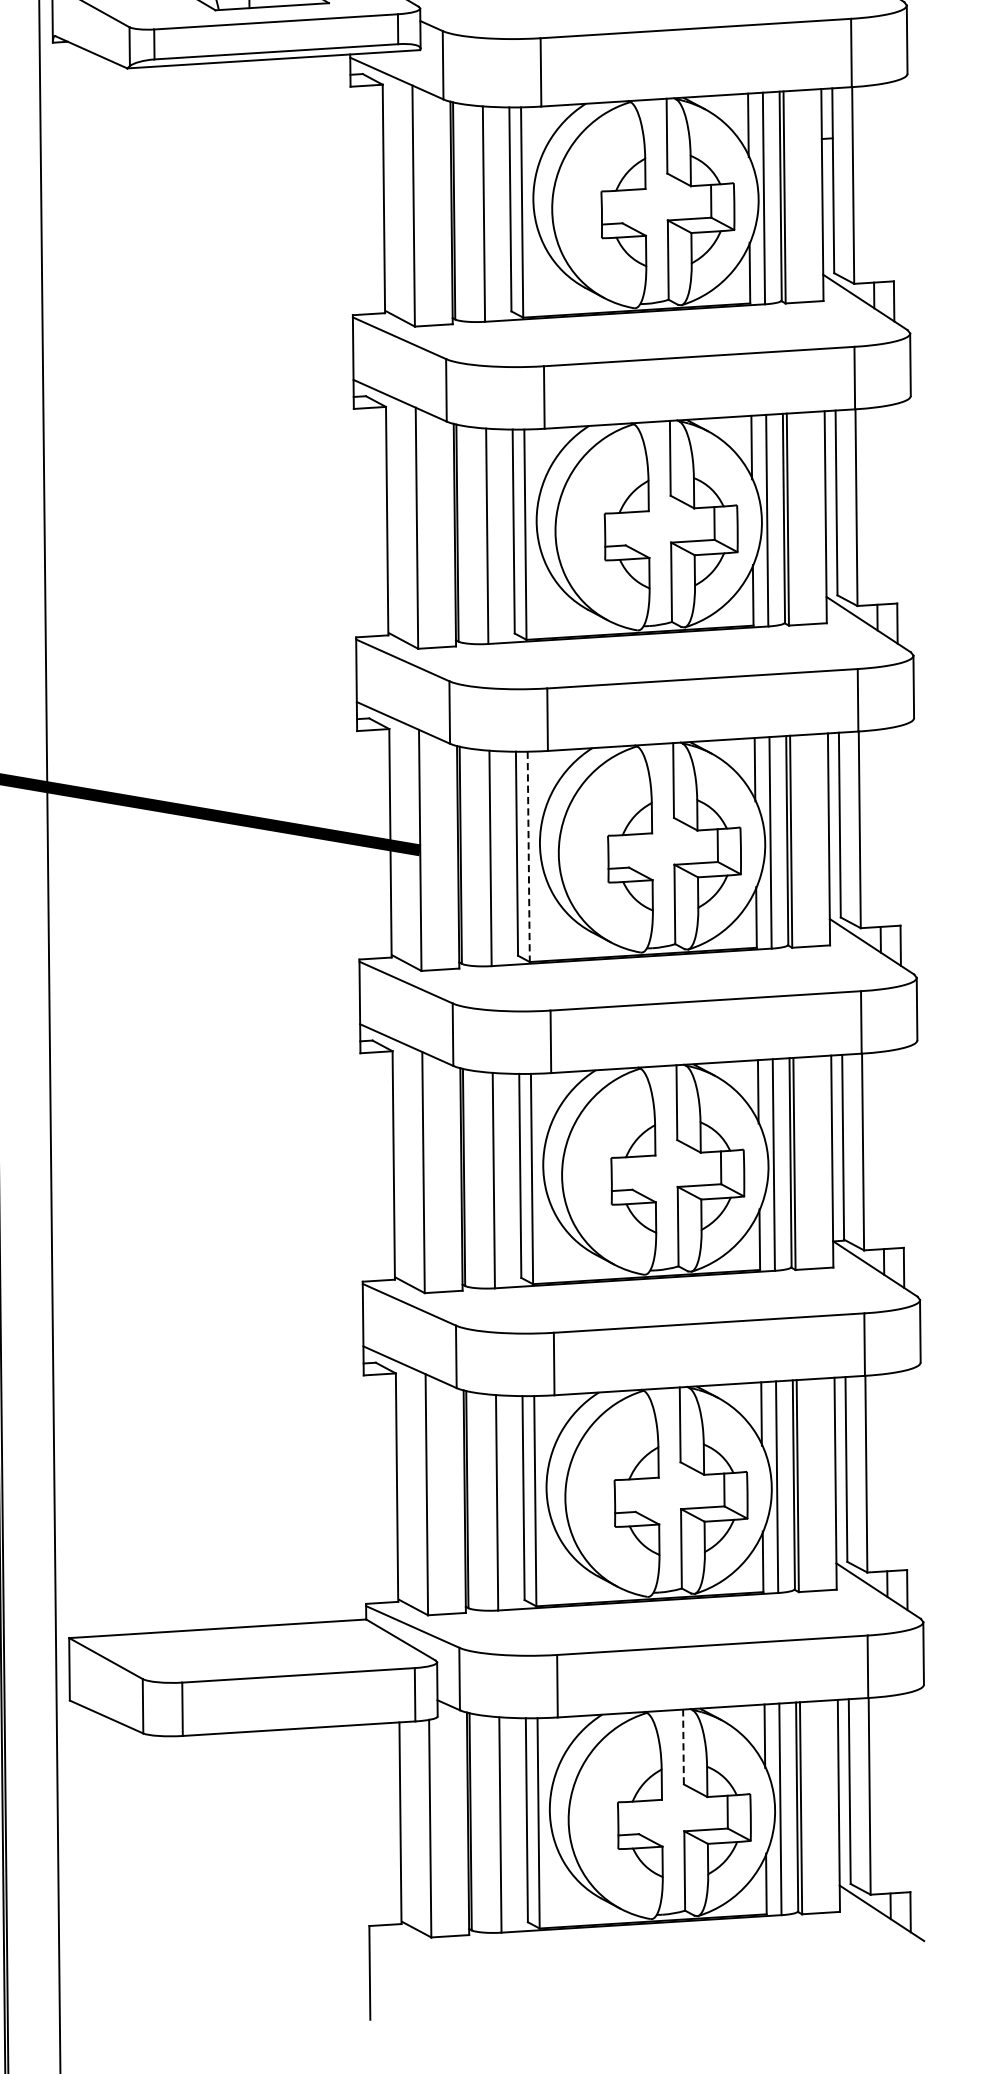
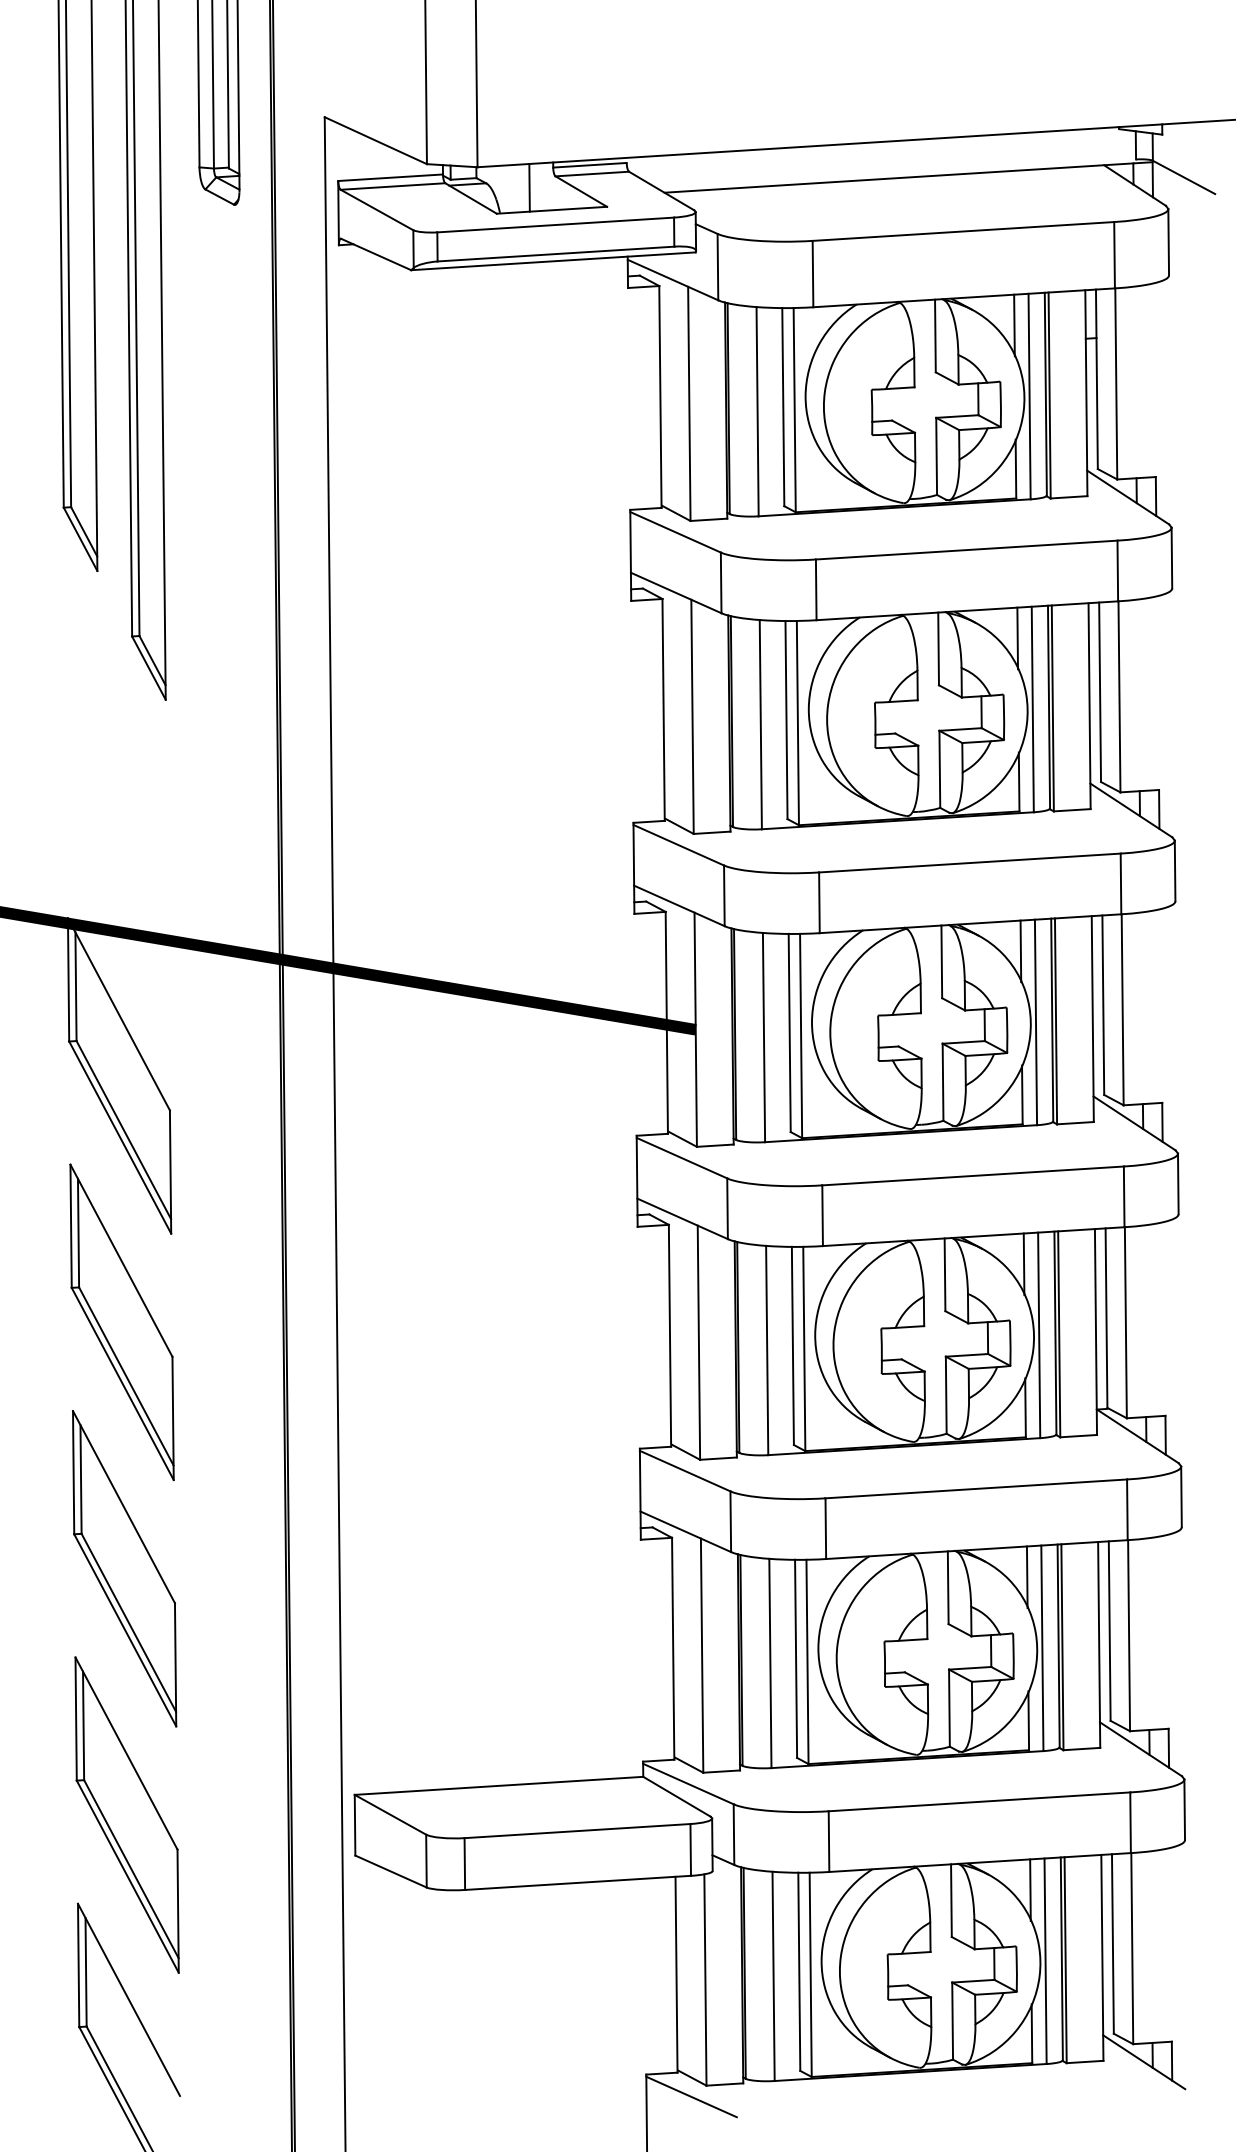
line: (529, 857) -> (801, 1036), dashed -> solid
line: (683, 1746) -> (951, 1900), dashed -> solid
line: (415, 1948) -> (691, 2096), added

